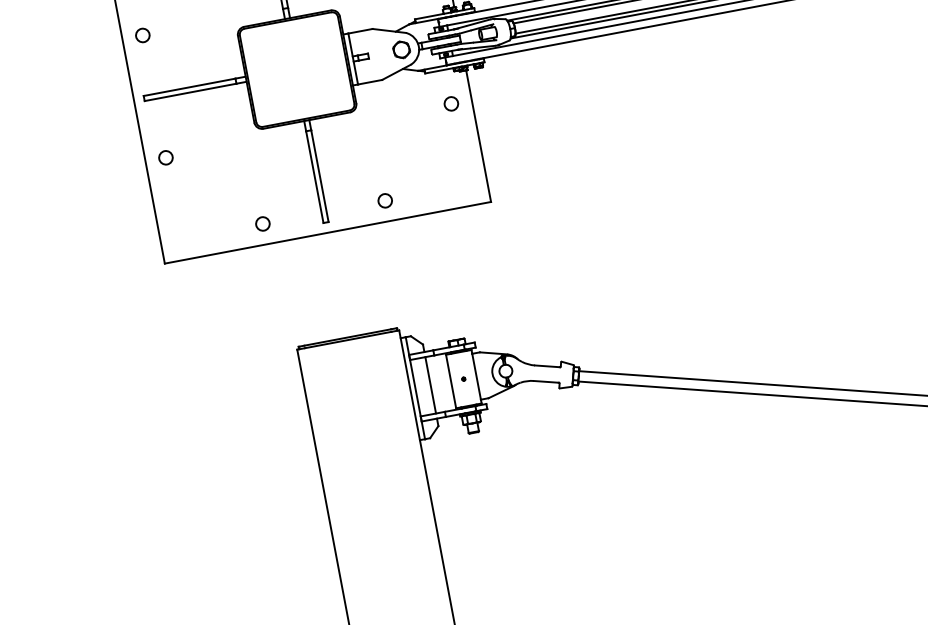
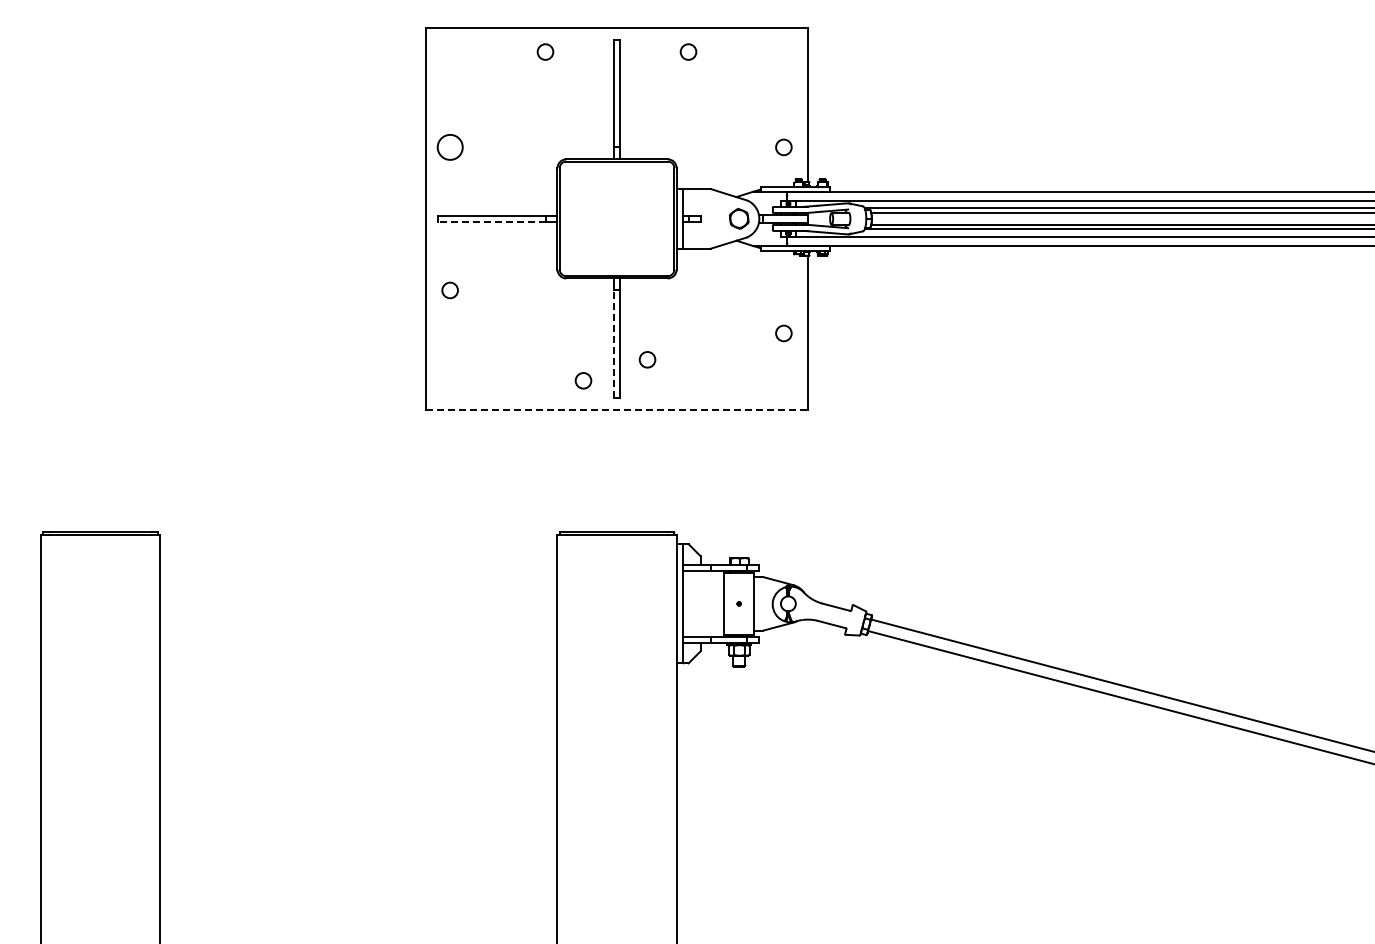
circle: (142, 35) -> (449, 147), size x1.6
line: (190, 92) -> (491, 221), solid -> dashed
circle: (451, 103) -> (783, 333), moved
line: (315, 177) -> (614, 344), solid -> dashed
circle: (385, 200) -> (647, 359), moved
circle: (262, 223) -> (583, 380), moved
line: (328, 232) -> (617, 409), solid -> dashed
line: (430, 385) -> (700, 603), removed

